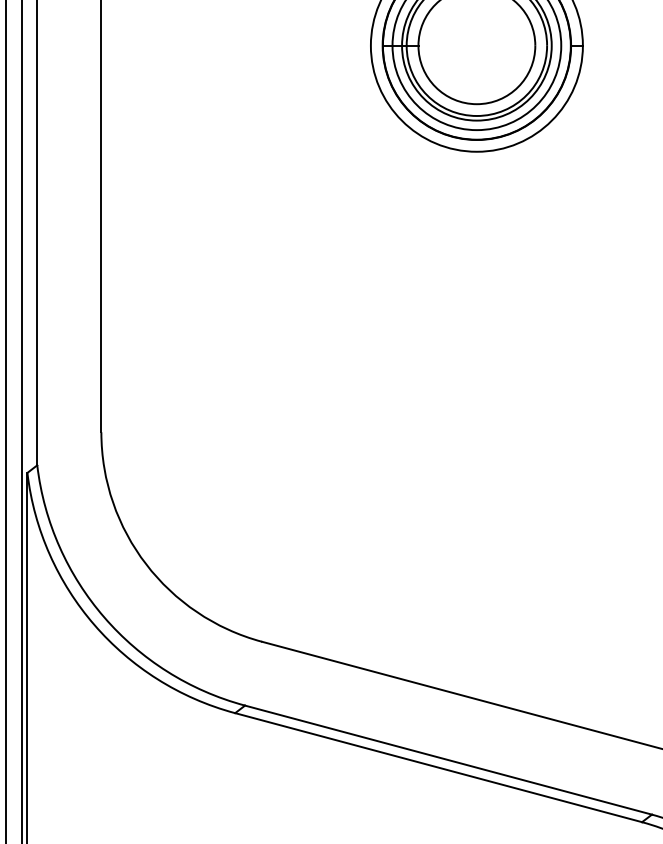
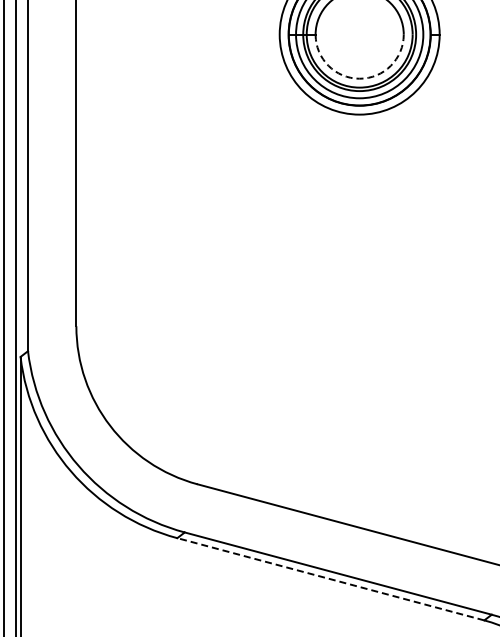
arc: (476, 103) -> (359, 78), solid -> dashed
line: (438, 767) -> (330, 579), solid -> dashed

